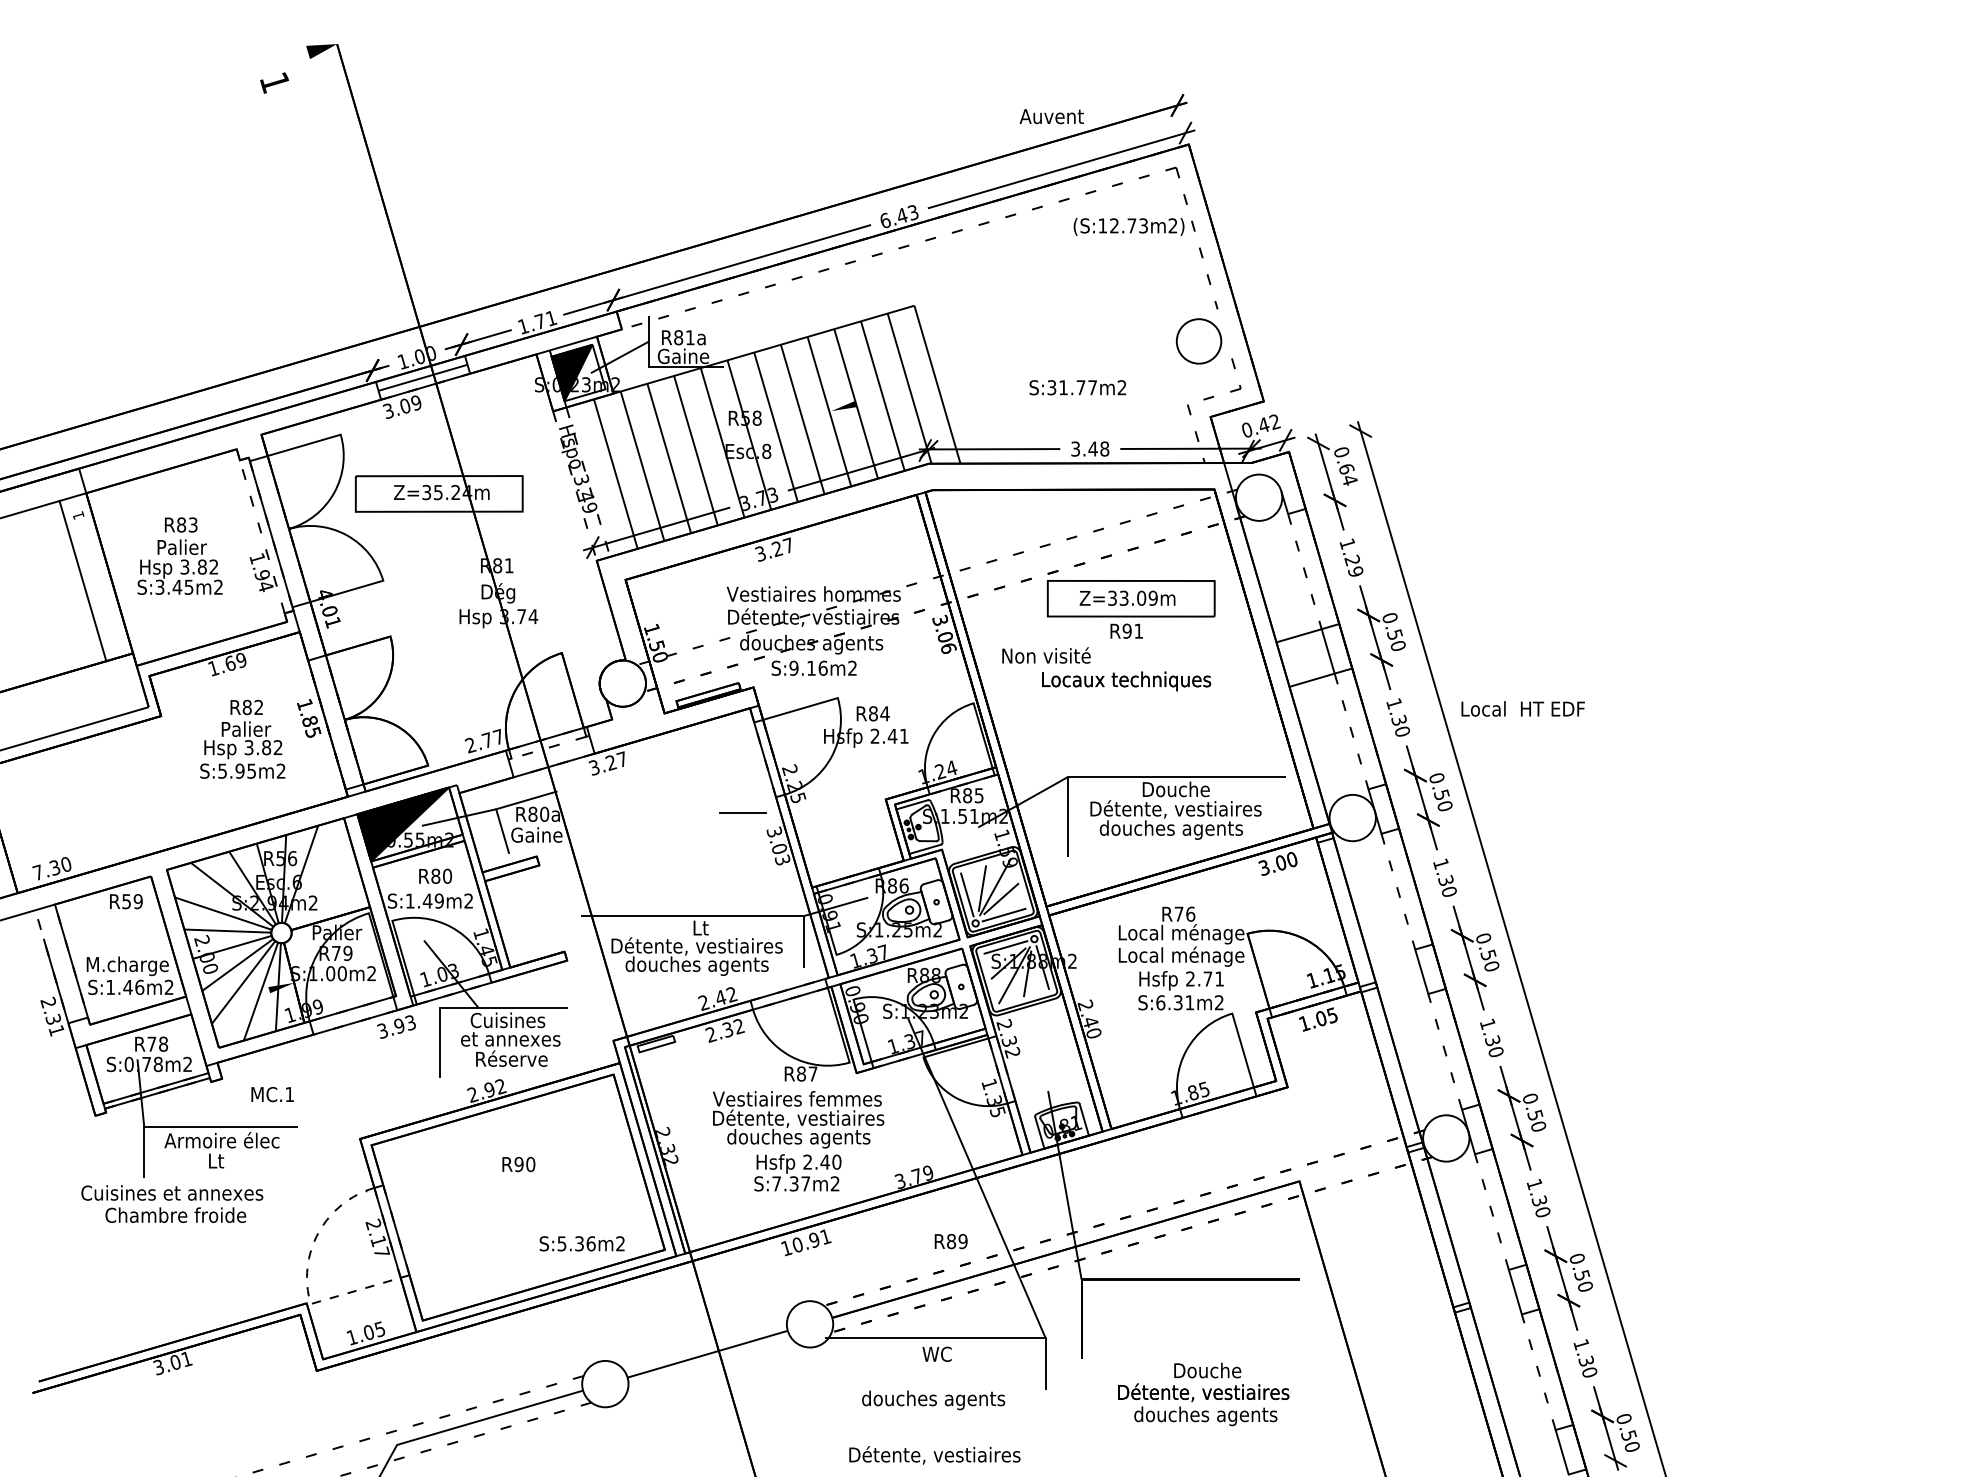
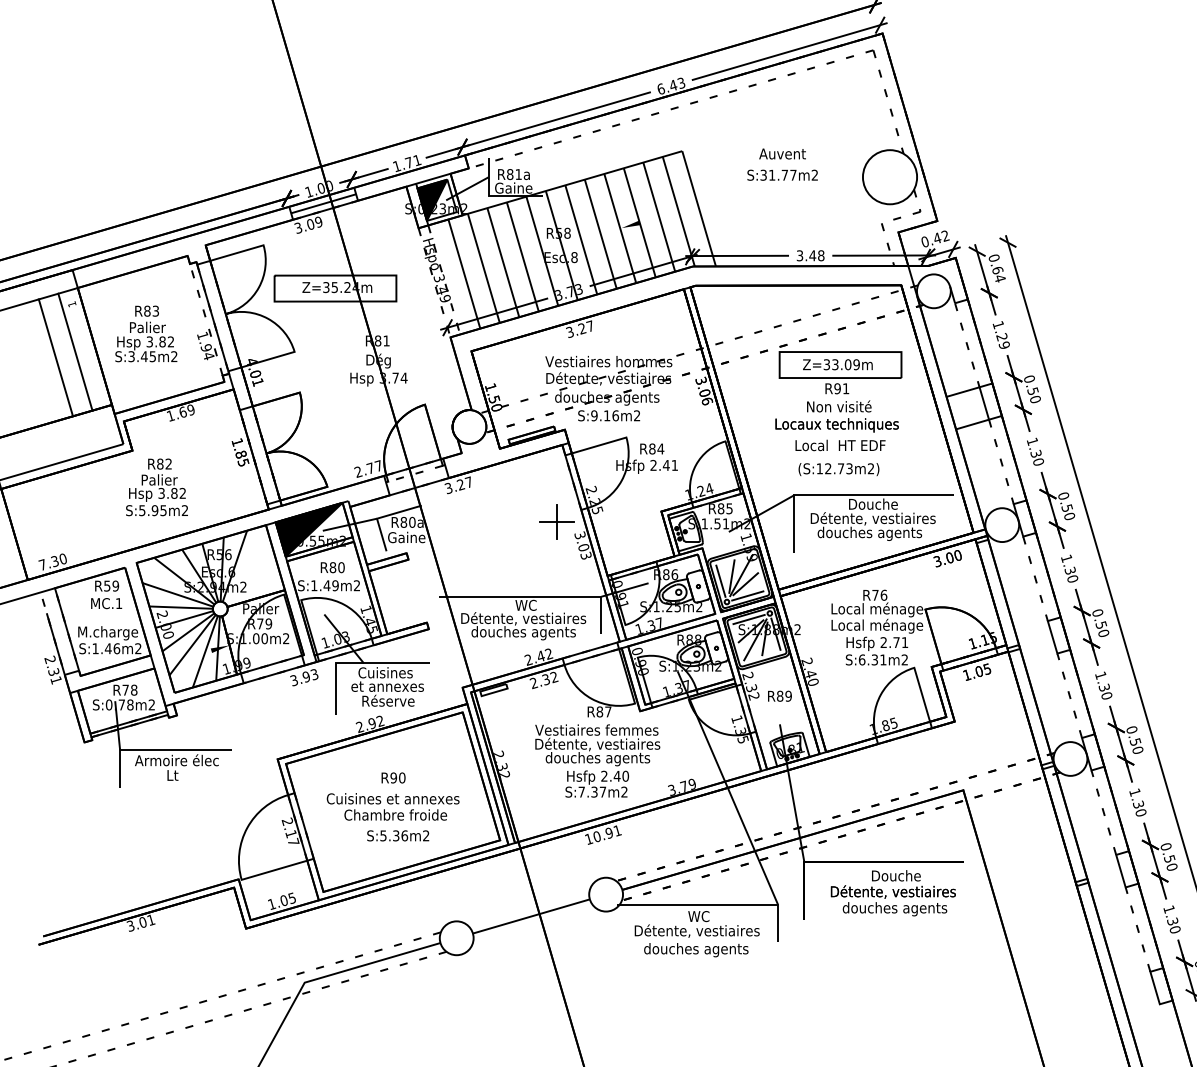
text: (1051, 116) -> (782, 153), moved
text: (1128, 226) -> (838, 469), moved
circle: (1198, 341) -> (889, 177), size x1.67
text: (1077, 387) -> (782, 175), moved
line: (55, 588) -> (55, 357), added
text: (1046, 655) -> (839, 406), moved
text: (1522, 708) -> (840, 445), moved
text: (242, 738) -> (156, 486), moved
line: (742, 813) -> (556, 521), added
text: (699, 927) -> (525, 605), Lt -> WC
text: (272, 1094) -> (106, 603), moved
text: (172, 1203) -> (393, 806), moved
text: (950, 1241) -> (779, 696), moved
text: (581, 1243) -> (397, 835), moved
line: (307, 1270) -> (239, 855), dashed -> solid
text: (1203, 1394) -> (893, 893), moved
text: (934, 1455) -> (696, 931), moved

